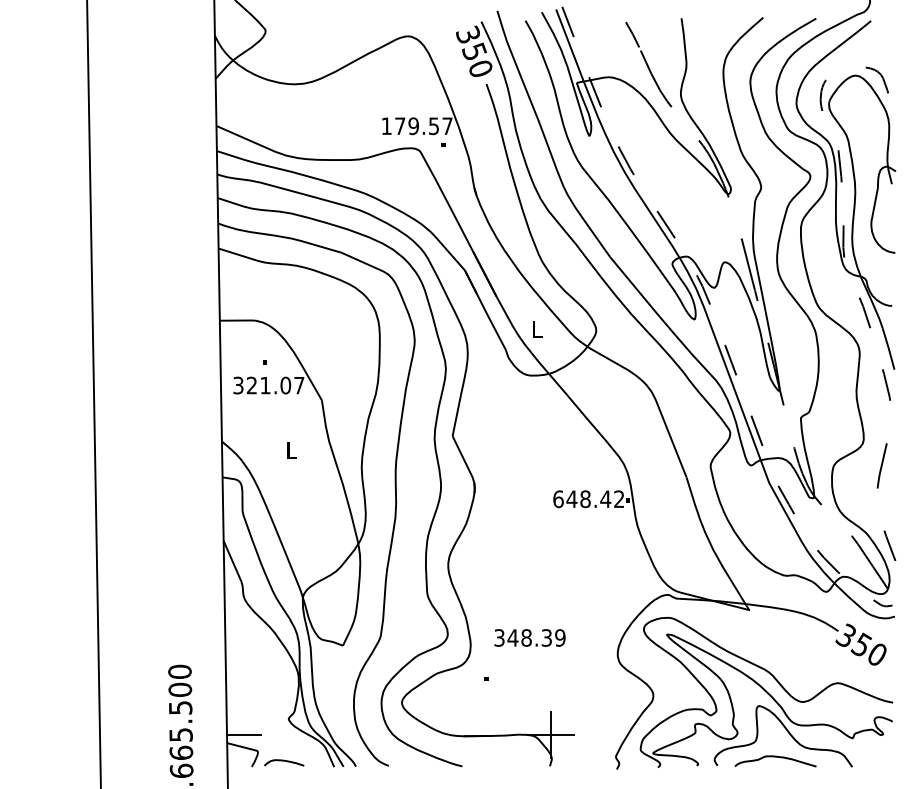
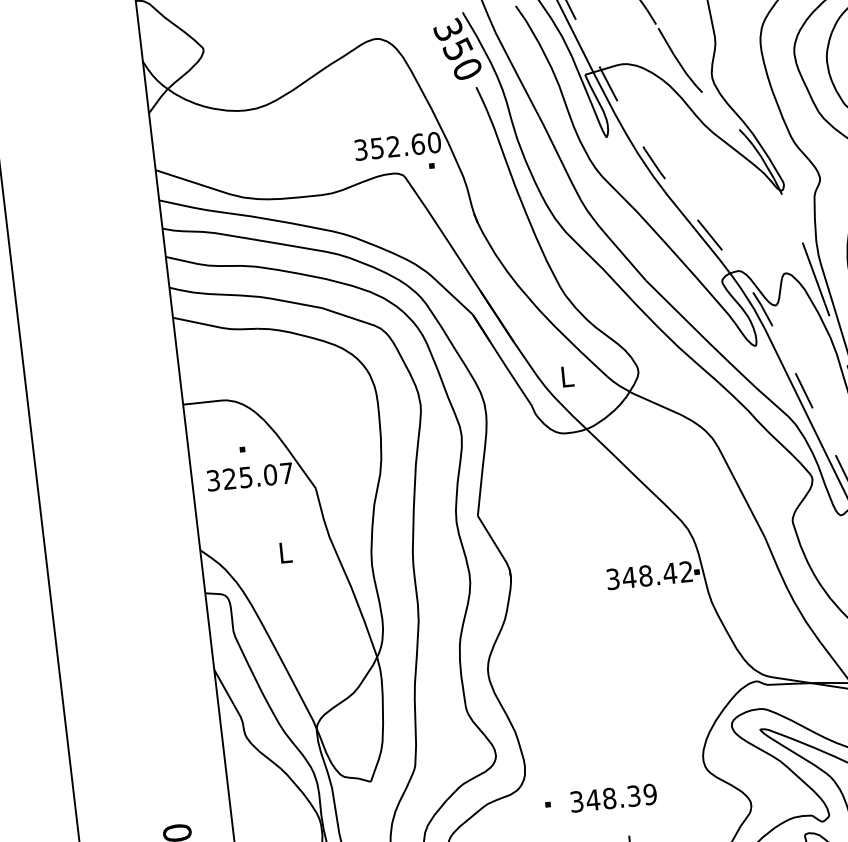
text: (416, 126) -> (396, 146), 179.57 -> 352.60
text: (265, 385) -> (246, 477), 321.07 -> 325.07
text: (558, 499) -> (613, 579), 648.42 -> 348.42
text: (529, 637) -> (613, 797), moved

